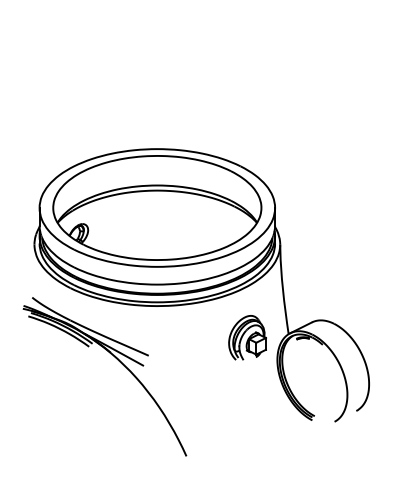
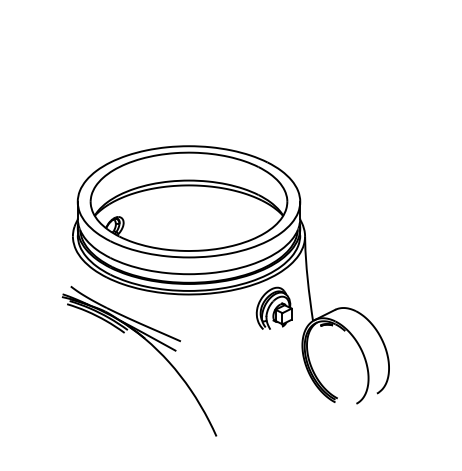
part: (246, 336) -> (273, 307), moved

